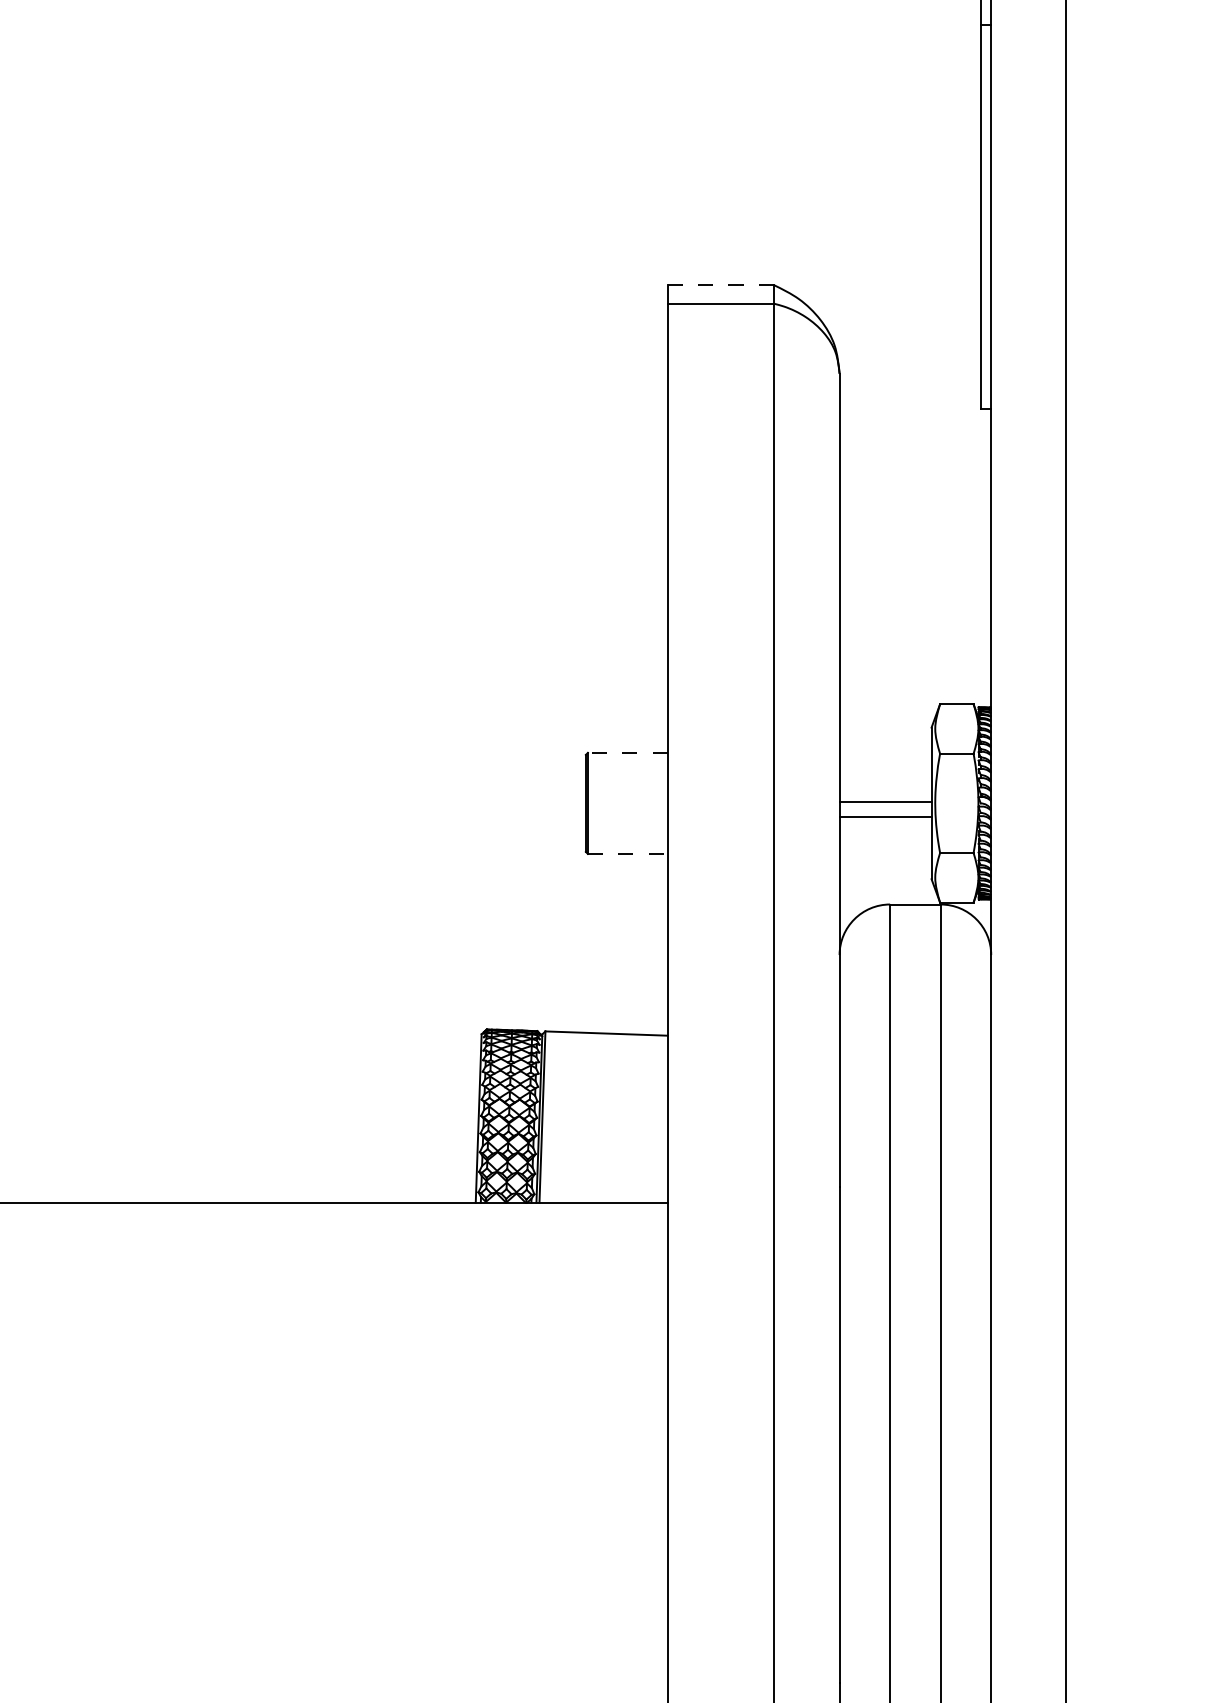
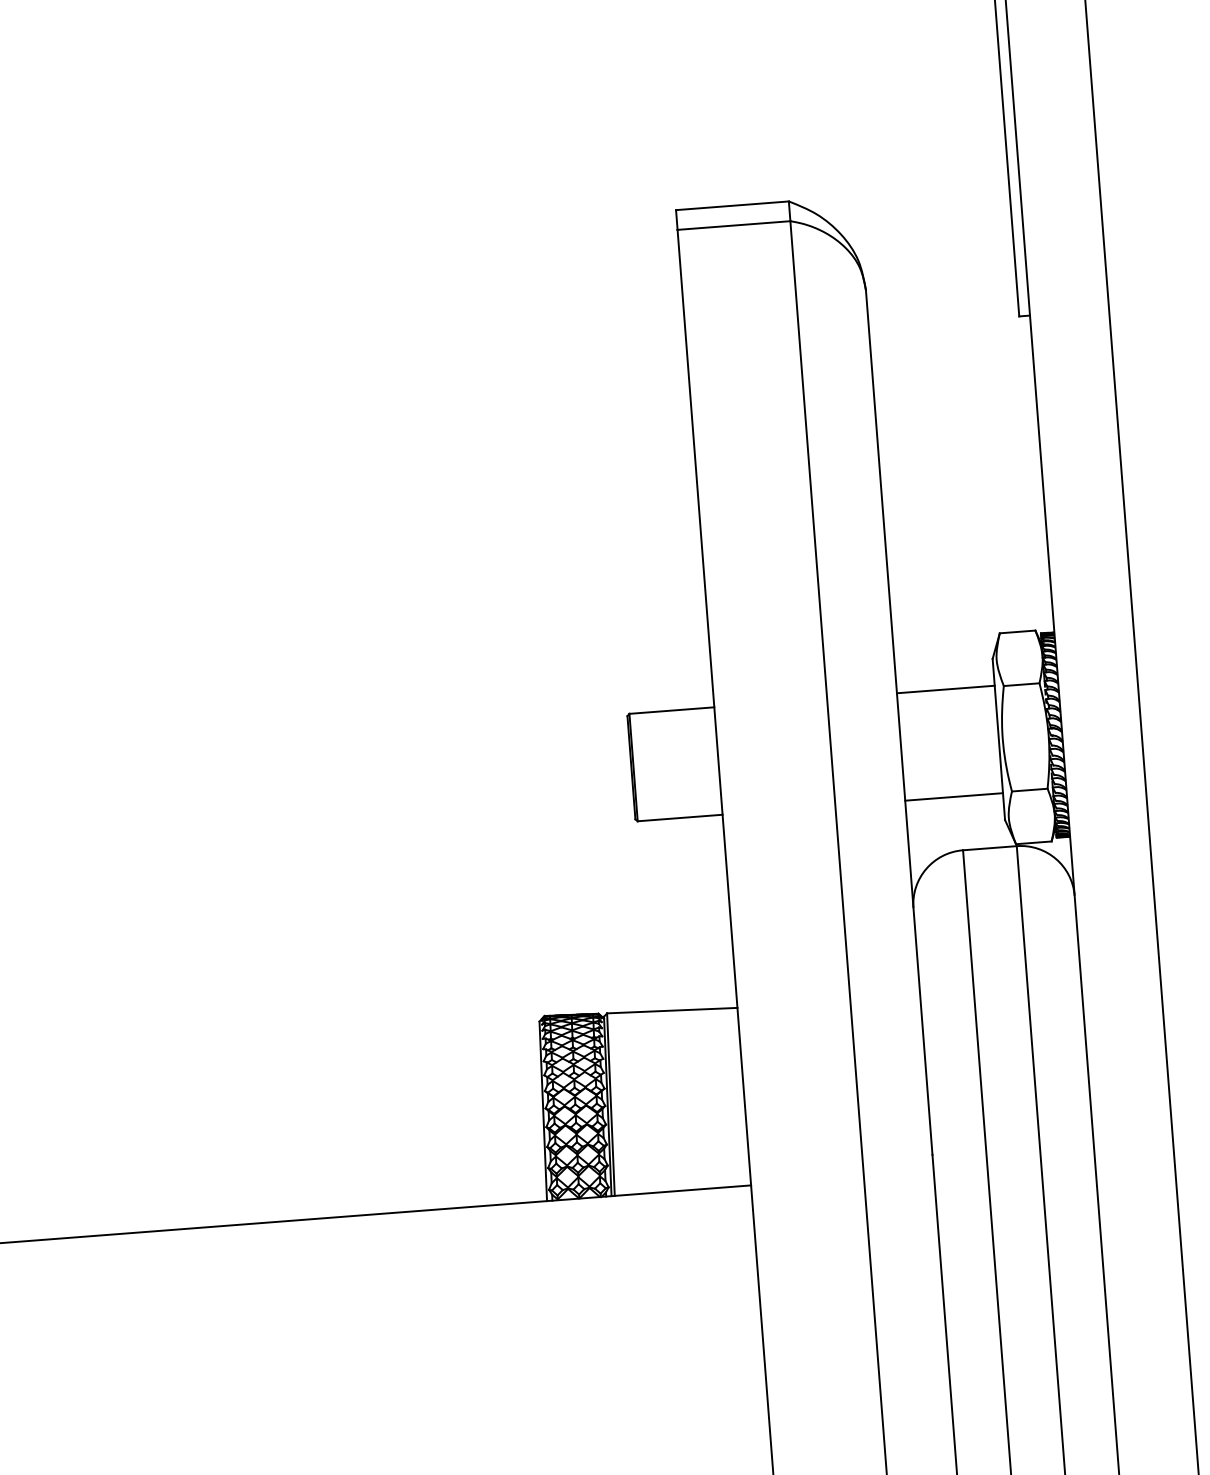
line: (720, 285) -> (732, 206), dashed -> solid
line: (627, 752) -> (671, 710), dashed -> solid
line: (885, 801) -> (945, 689), moved
line: (885, 816) -> (953, 796), moved
line: (627, 853) -> (679, 817), dashed -> solid

